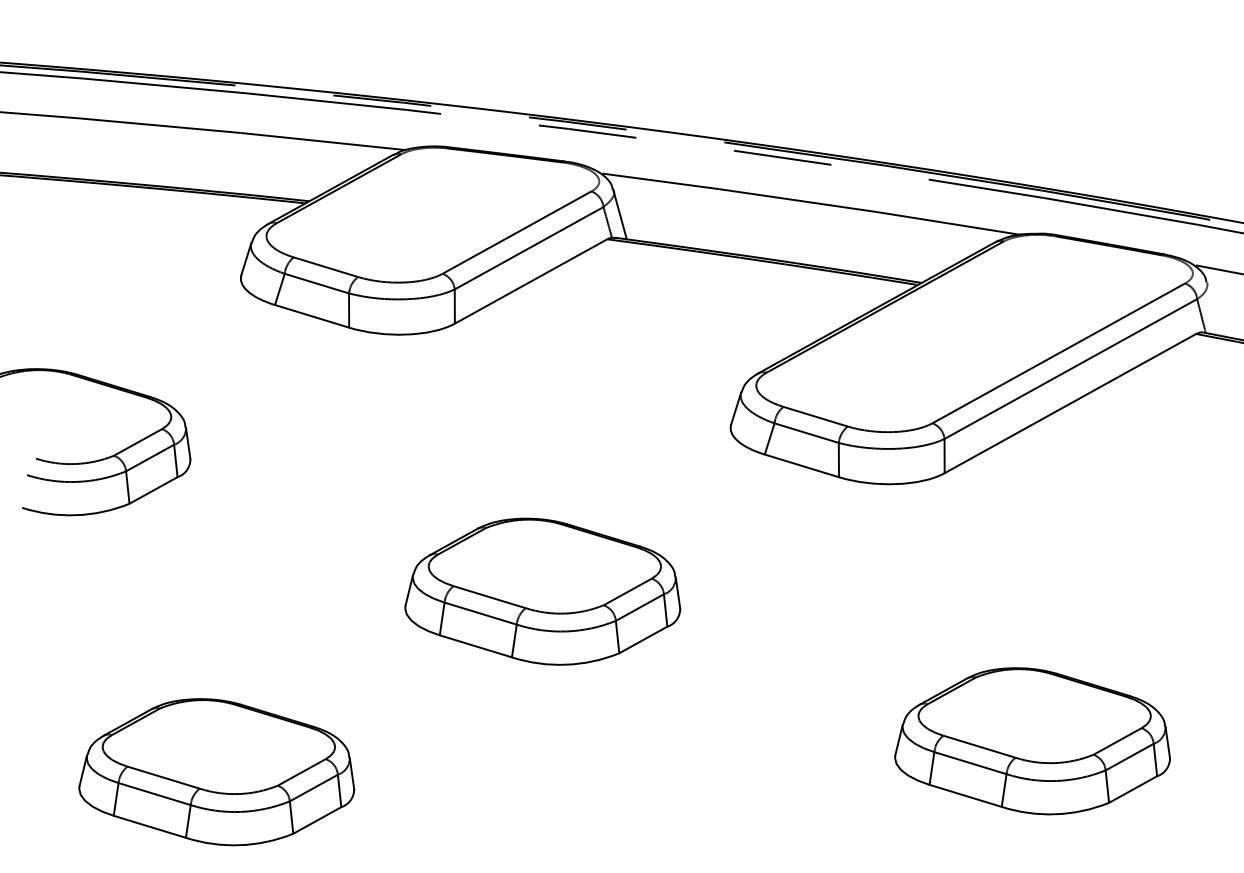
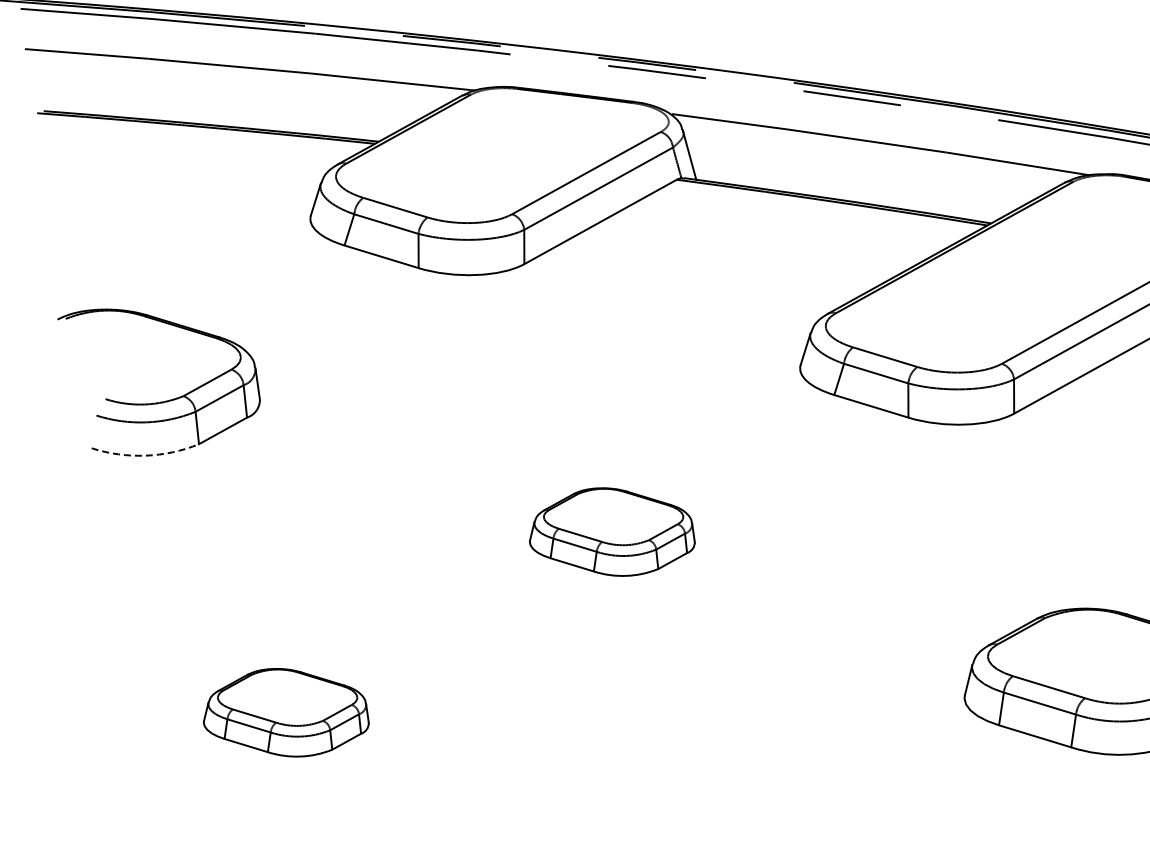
arc: (76, 515) -> (146, 455), solid -> dashed
part: (542, 591) -> (612, 531), size x0.6
part: (216, 772) -> (286, 712), size x0.6

